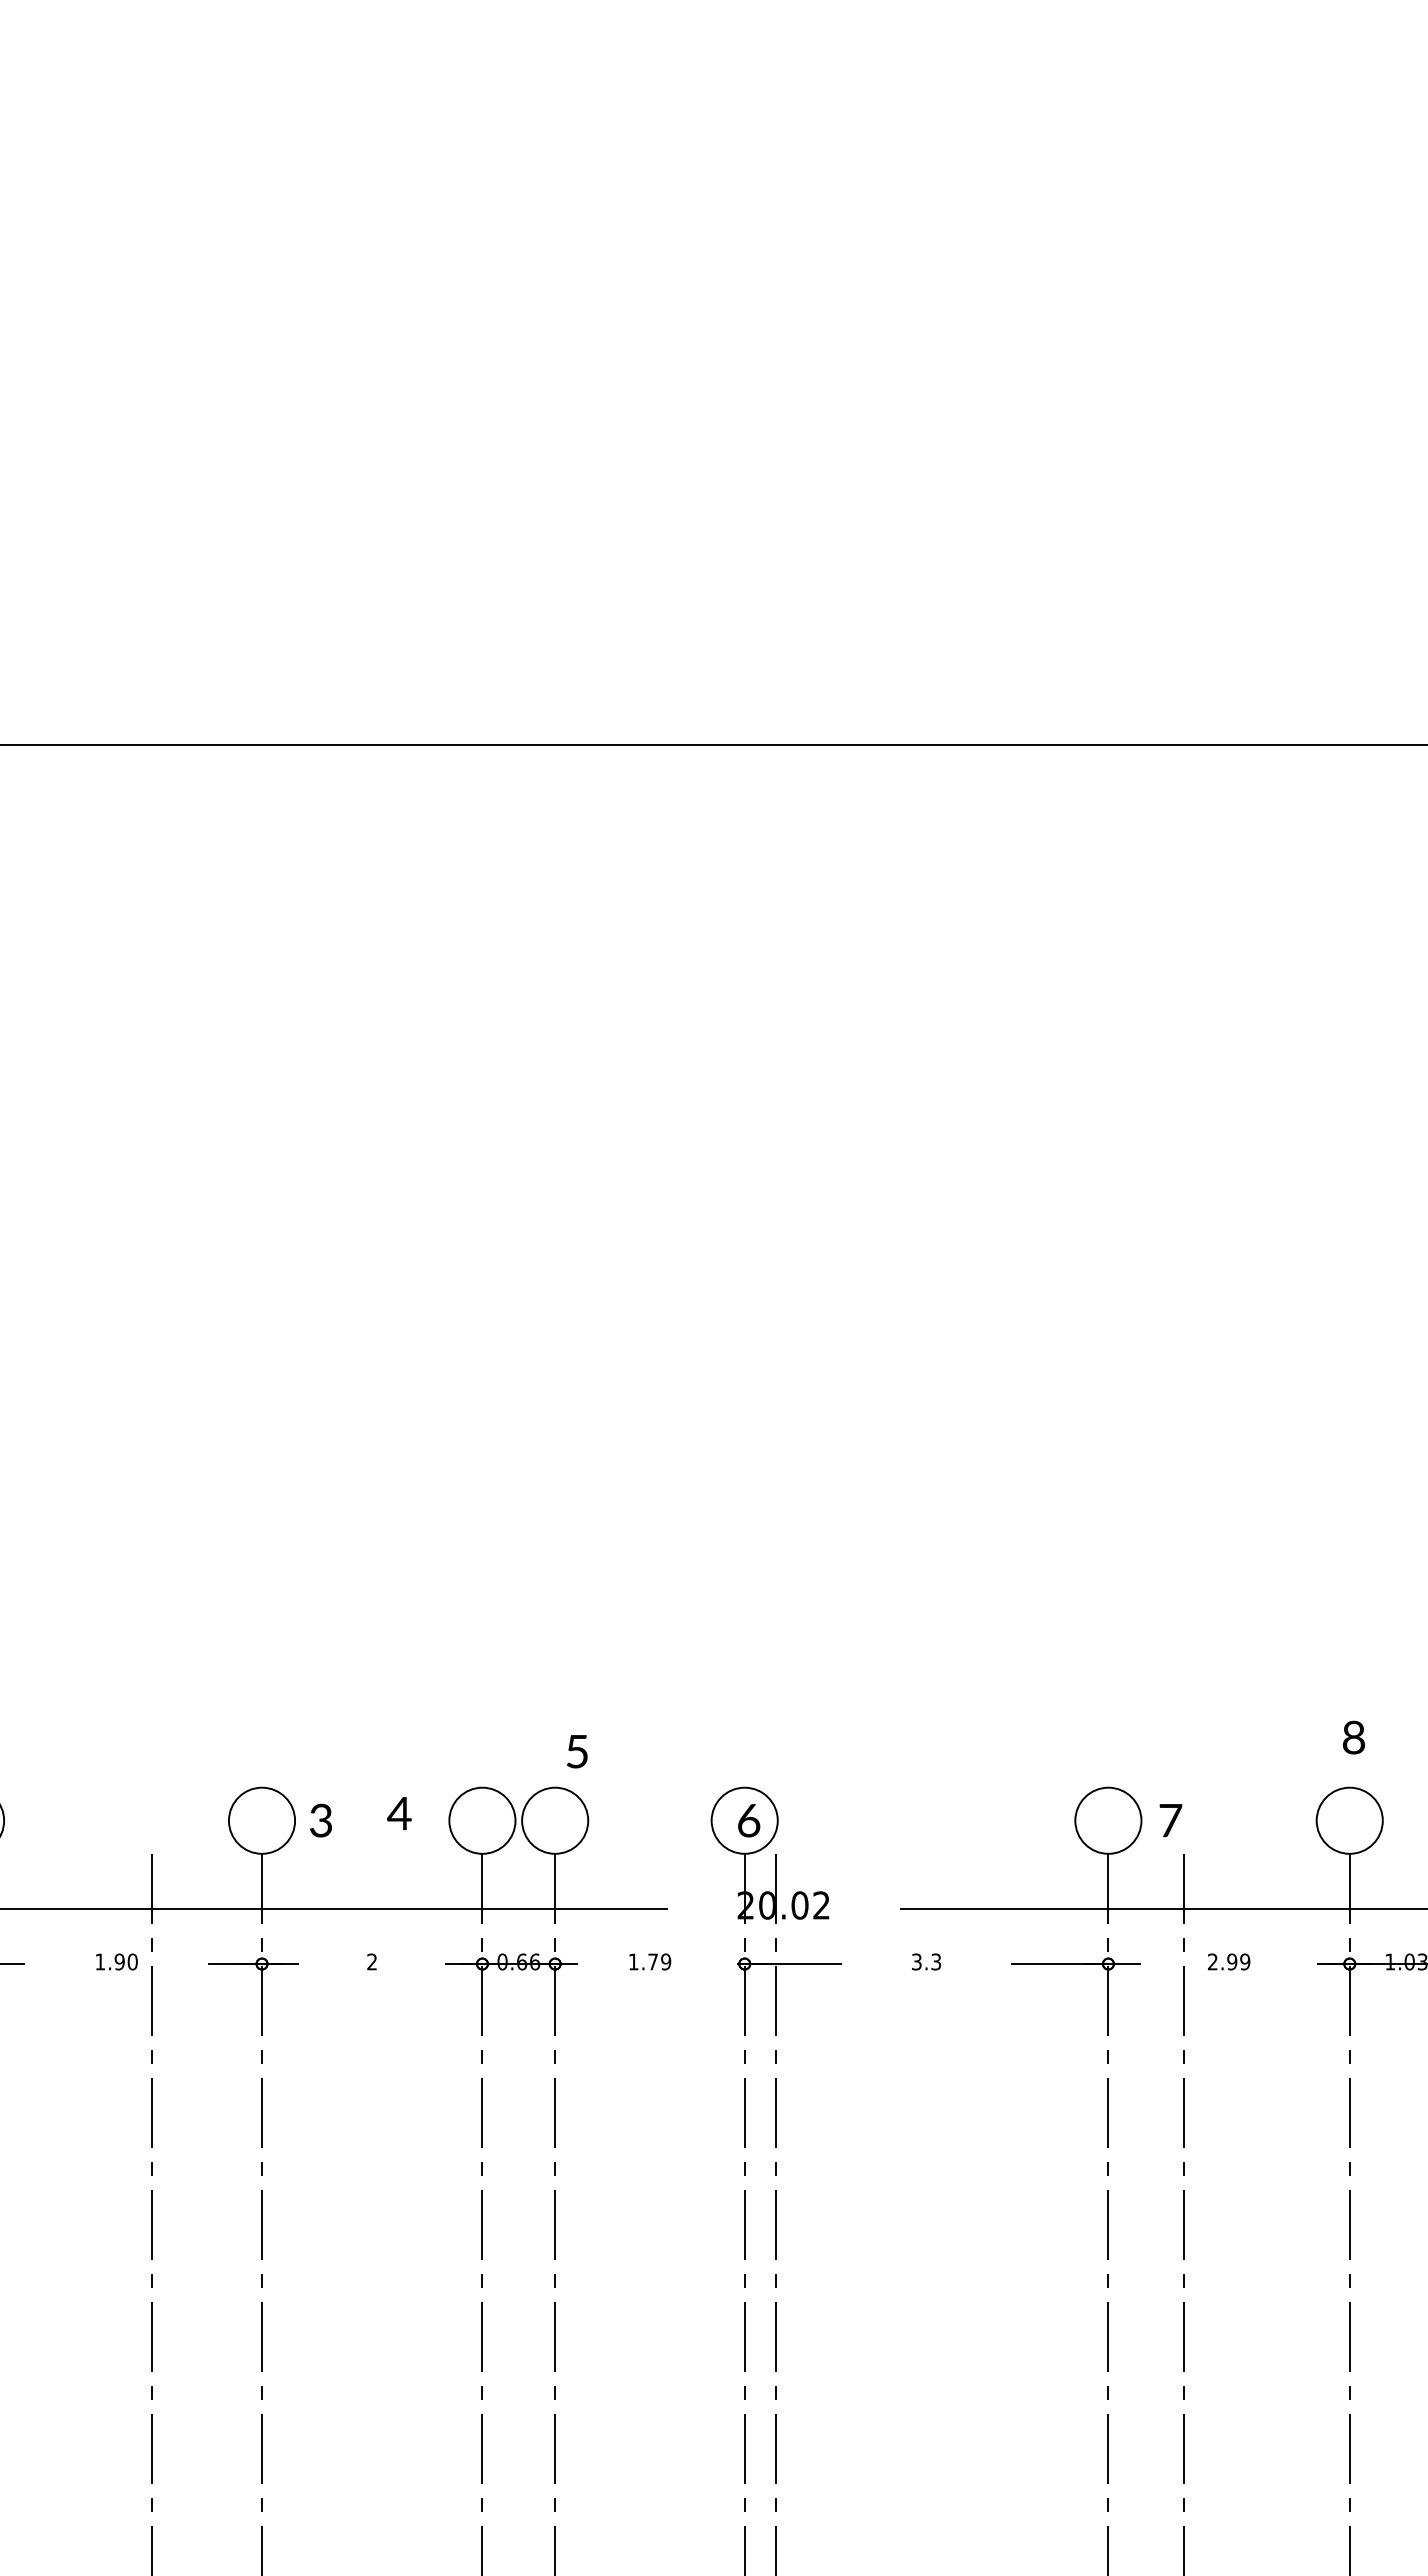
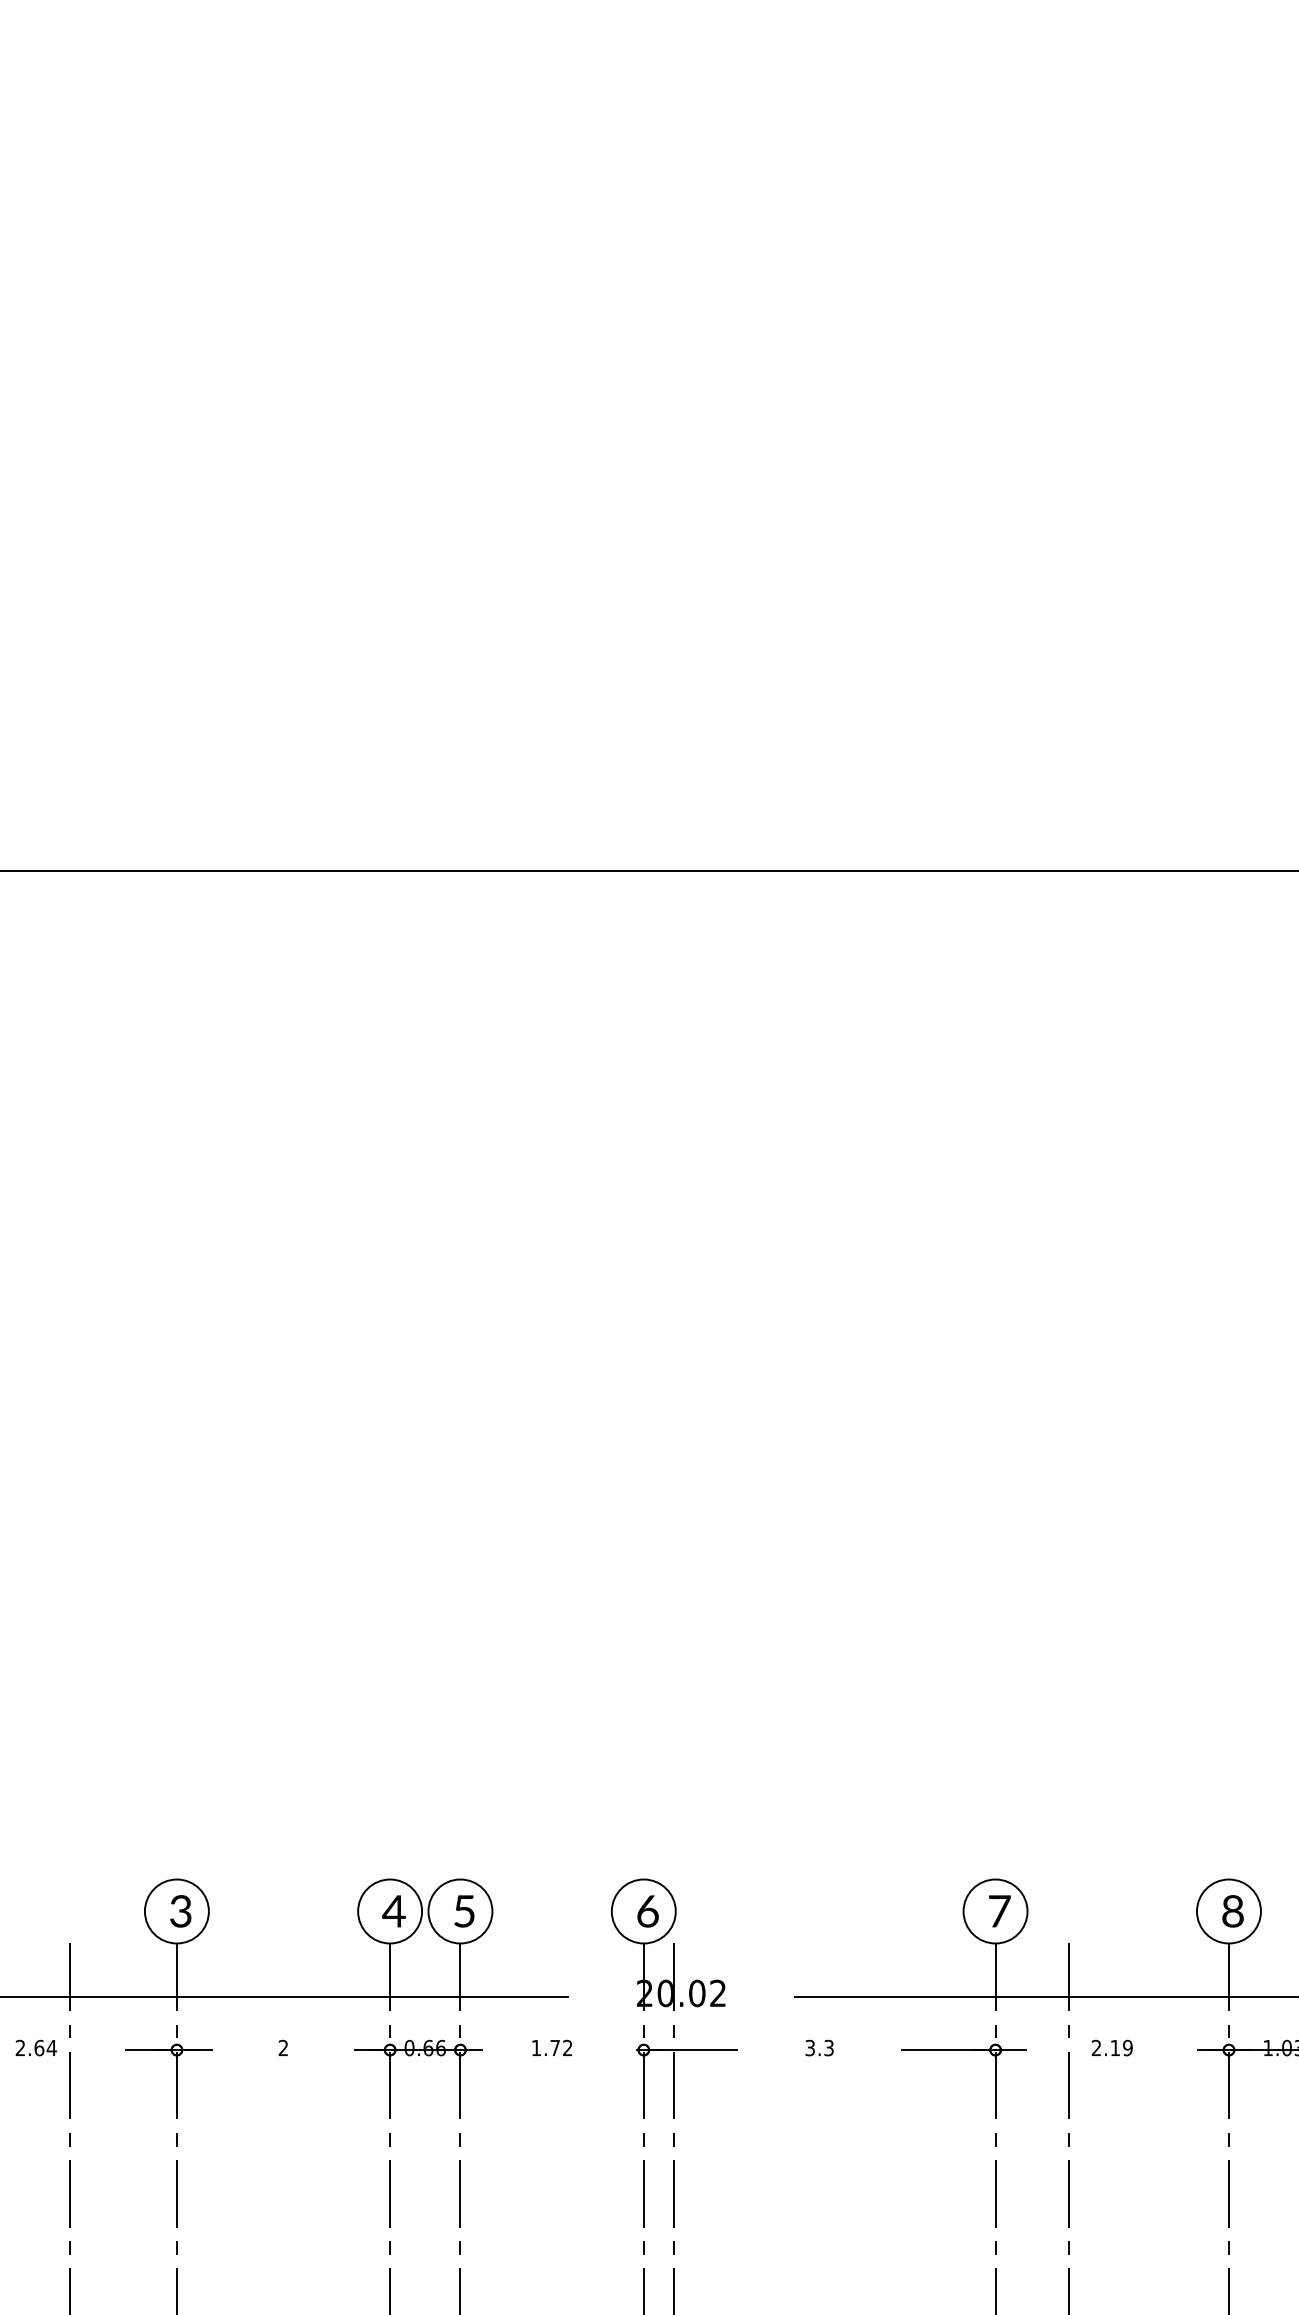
text: (1353, 1737) -> (1232, 1911), moved
text: (577, 1751) -> (464, 1911), moved
text: (399, 1813) -> (394, 1911), moved
text: (320, 1820) -> (180, 1911), moved
text: (1170, 1820) -> (999, 1911), moved
text: (116, 1961) -> (36, 2047), 1.90 -> 2.64
text: (666, 1961) -> (568, 2047), 1.79 -> 1.72
text: (1232, 1961) -> (1115, 2047), 2.99 -> 2.19

